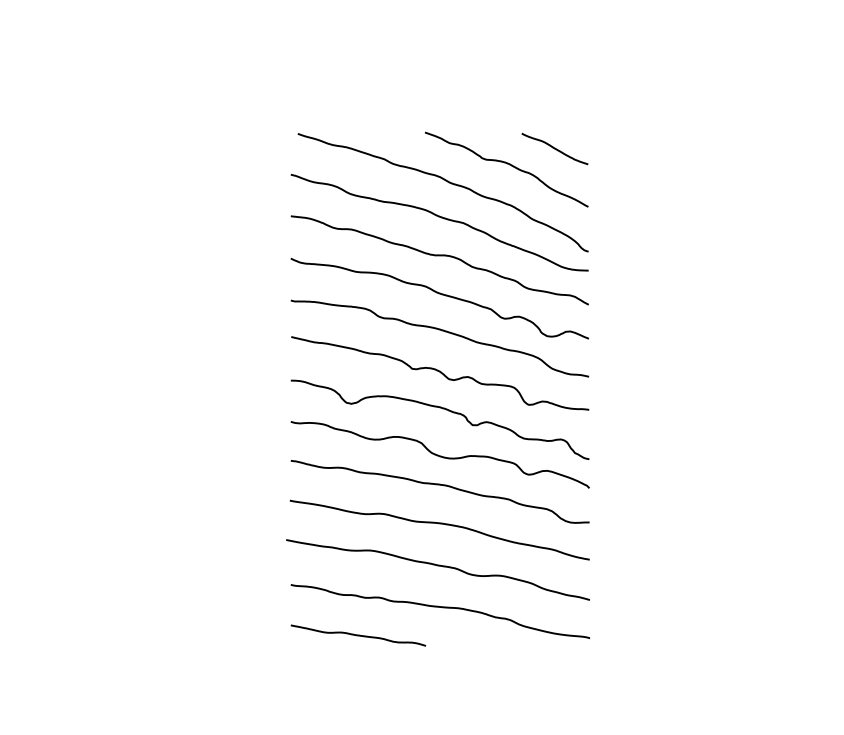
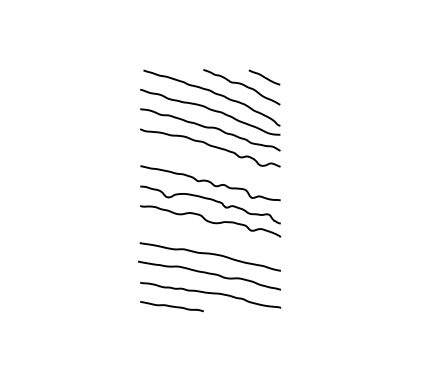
curve: (444, 333) -> (212, 164), removed
curve: (440, 486) -> (210, 236), removed

